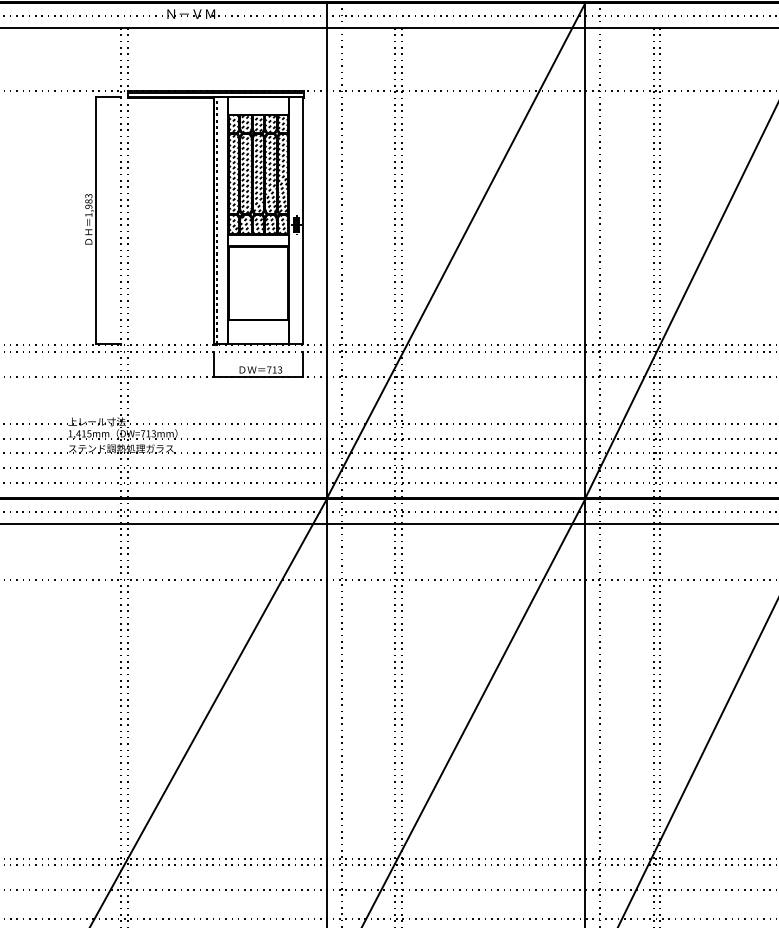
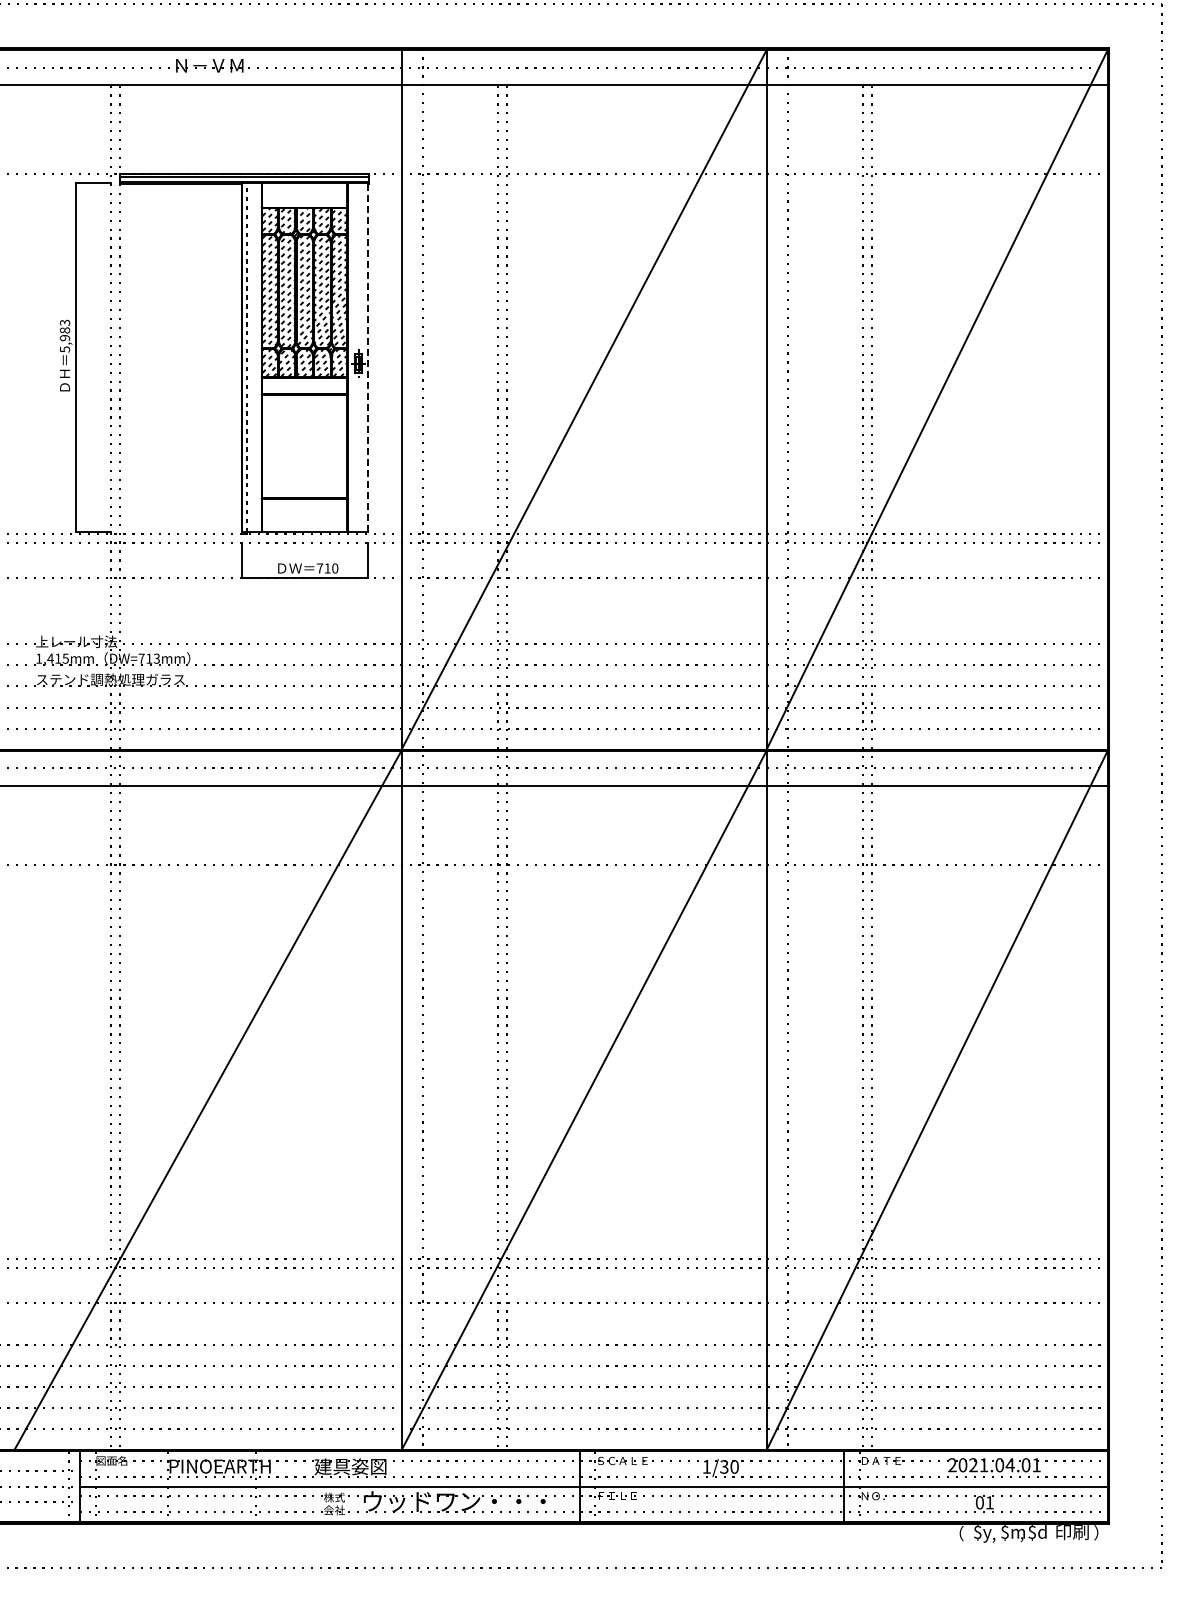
text: (89, 214) -> (65, 349), 1,983 -> 5,983
line: (302, 220) -> (367, 357), solid -> dashed
text: (280, 369) -> (335, 568), 713 -> 710

